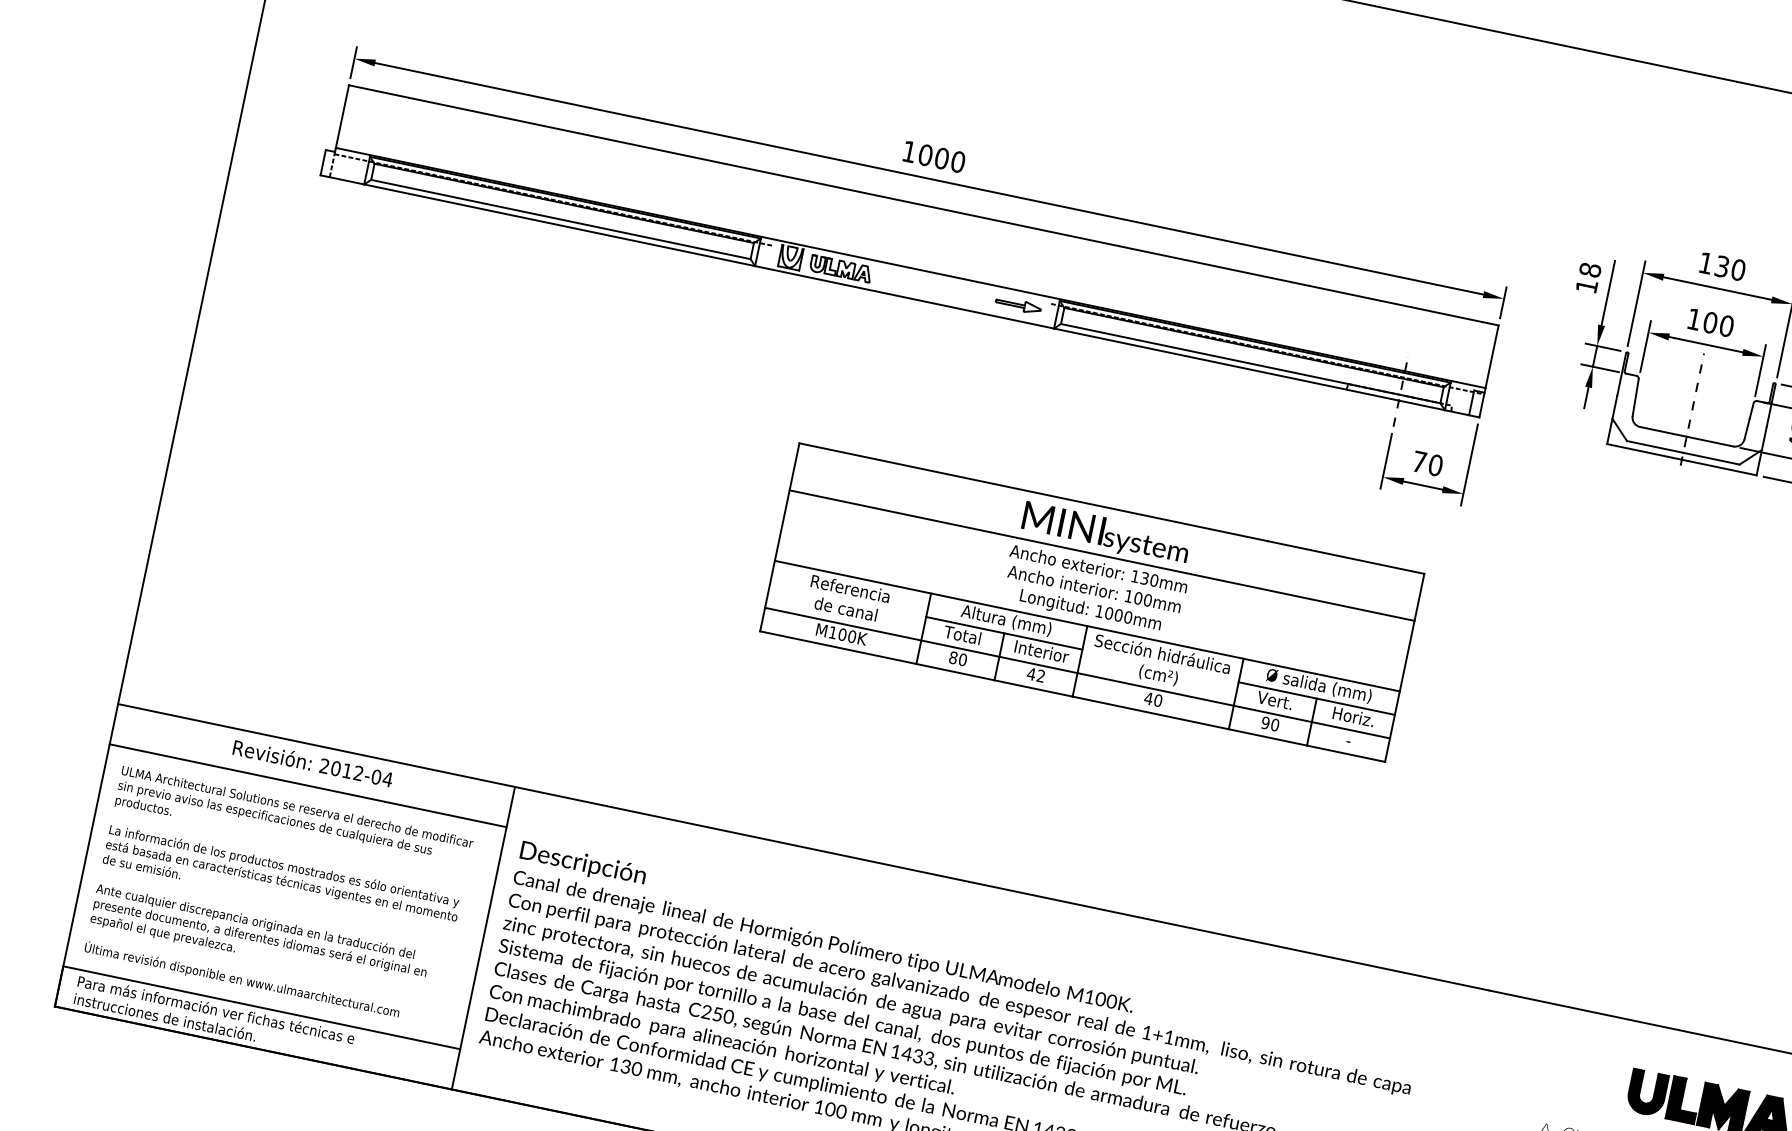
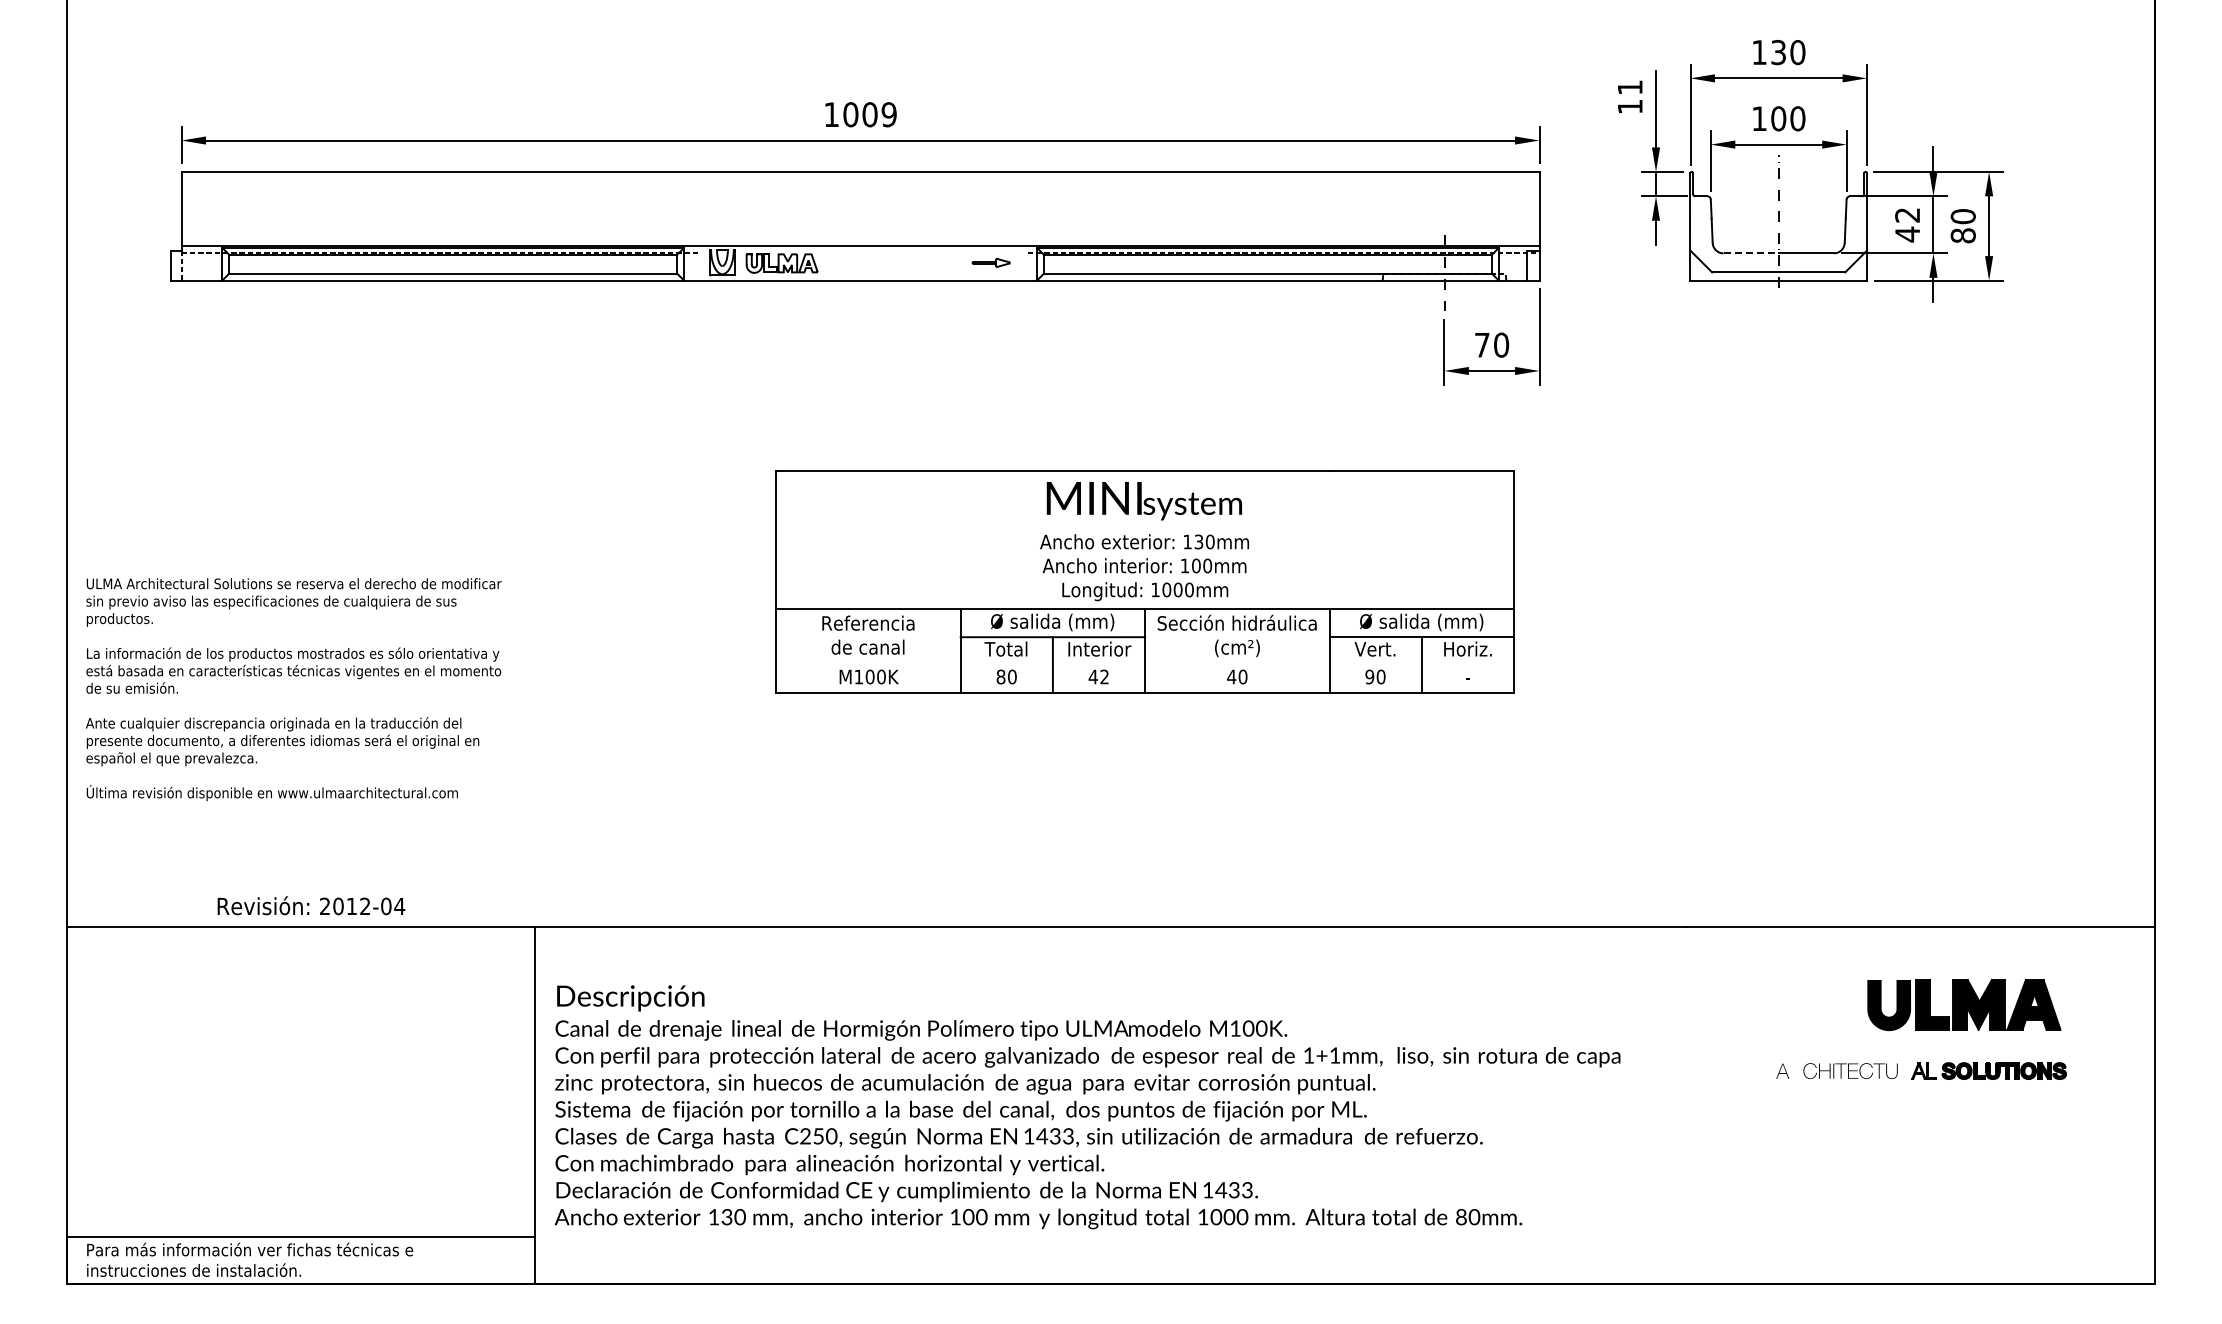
text: (957, 161) -> (888, 114), 1000 -> 1009
text: (1589, 269) -> (1629, 87), 18 -> 11
part: (1017, 305) -> (990, 262), size x0.7
line: (1663, 432) -> (1751, 253), solid -> dashed
line: (1102, 555) -> (1145, 526), removed
text: (1006, 620) -> (1052, 622), Altura (mm) -> Ø salida (mm)
line: (1077, 672) -> (1145, 664), removed
text: (313, 763) -> (311, 905), moved
line: (307, 785) -> (300, 974), removed
text: (278, 896) -> (293, 689), moved

